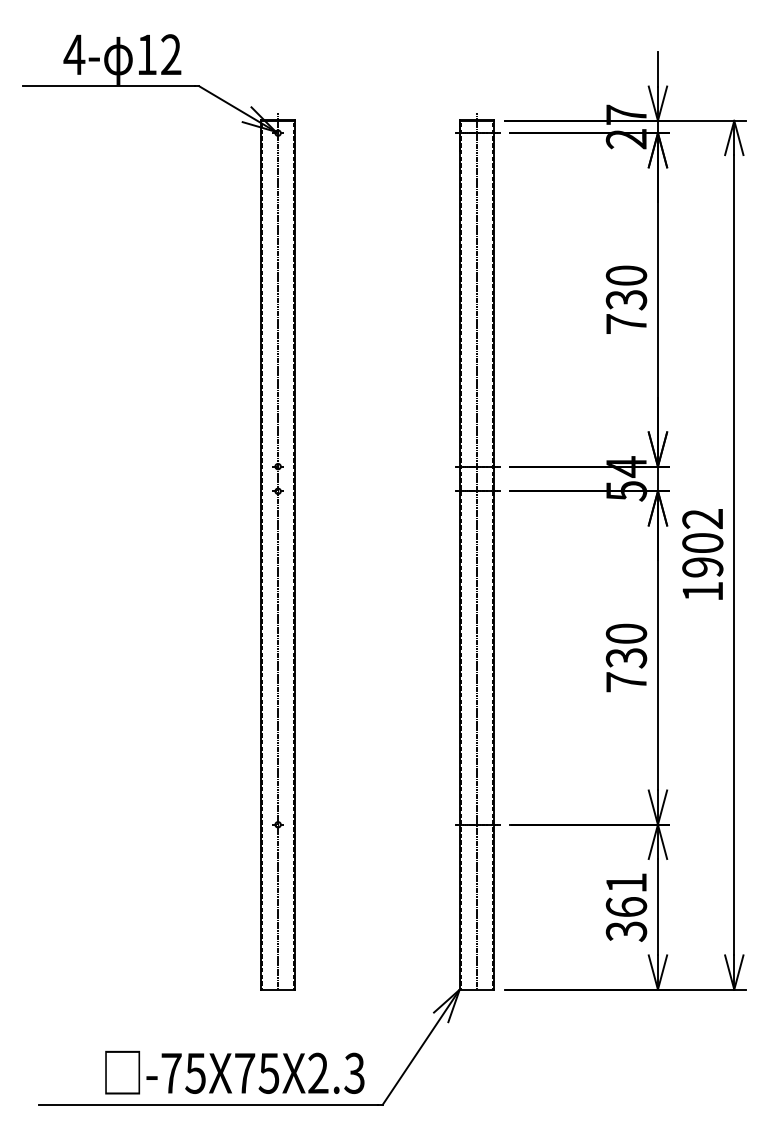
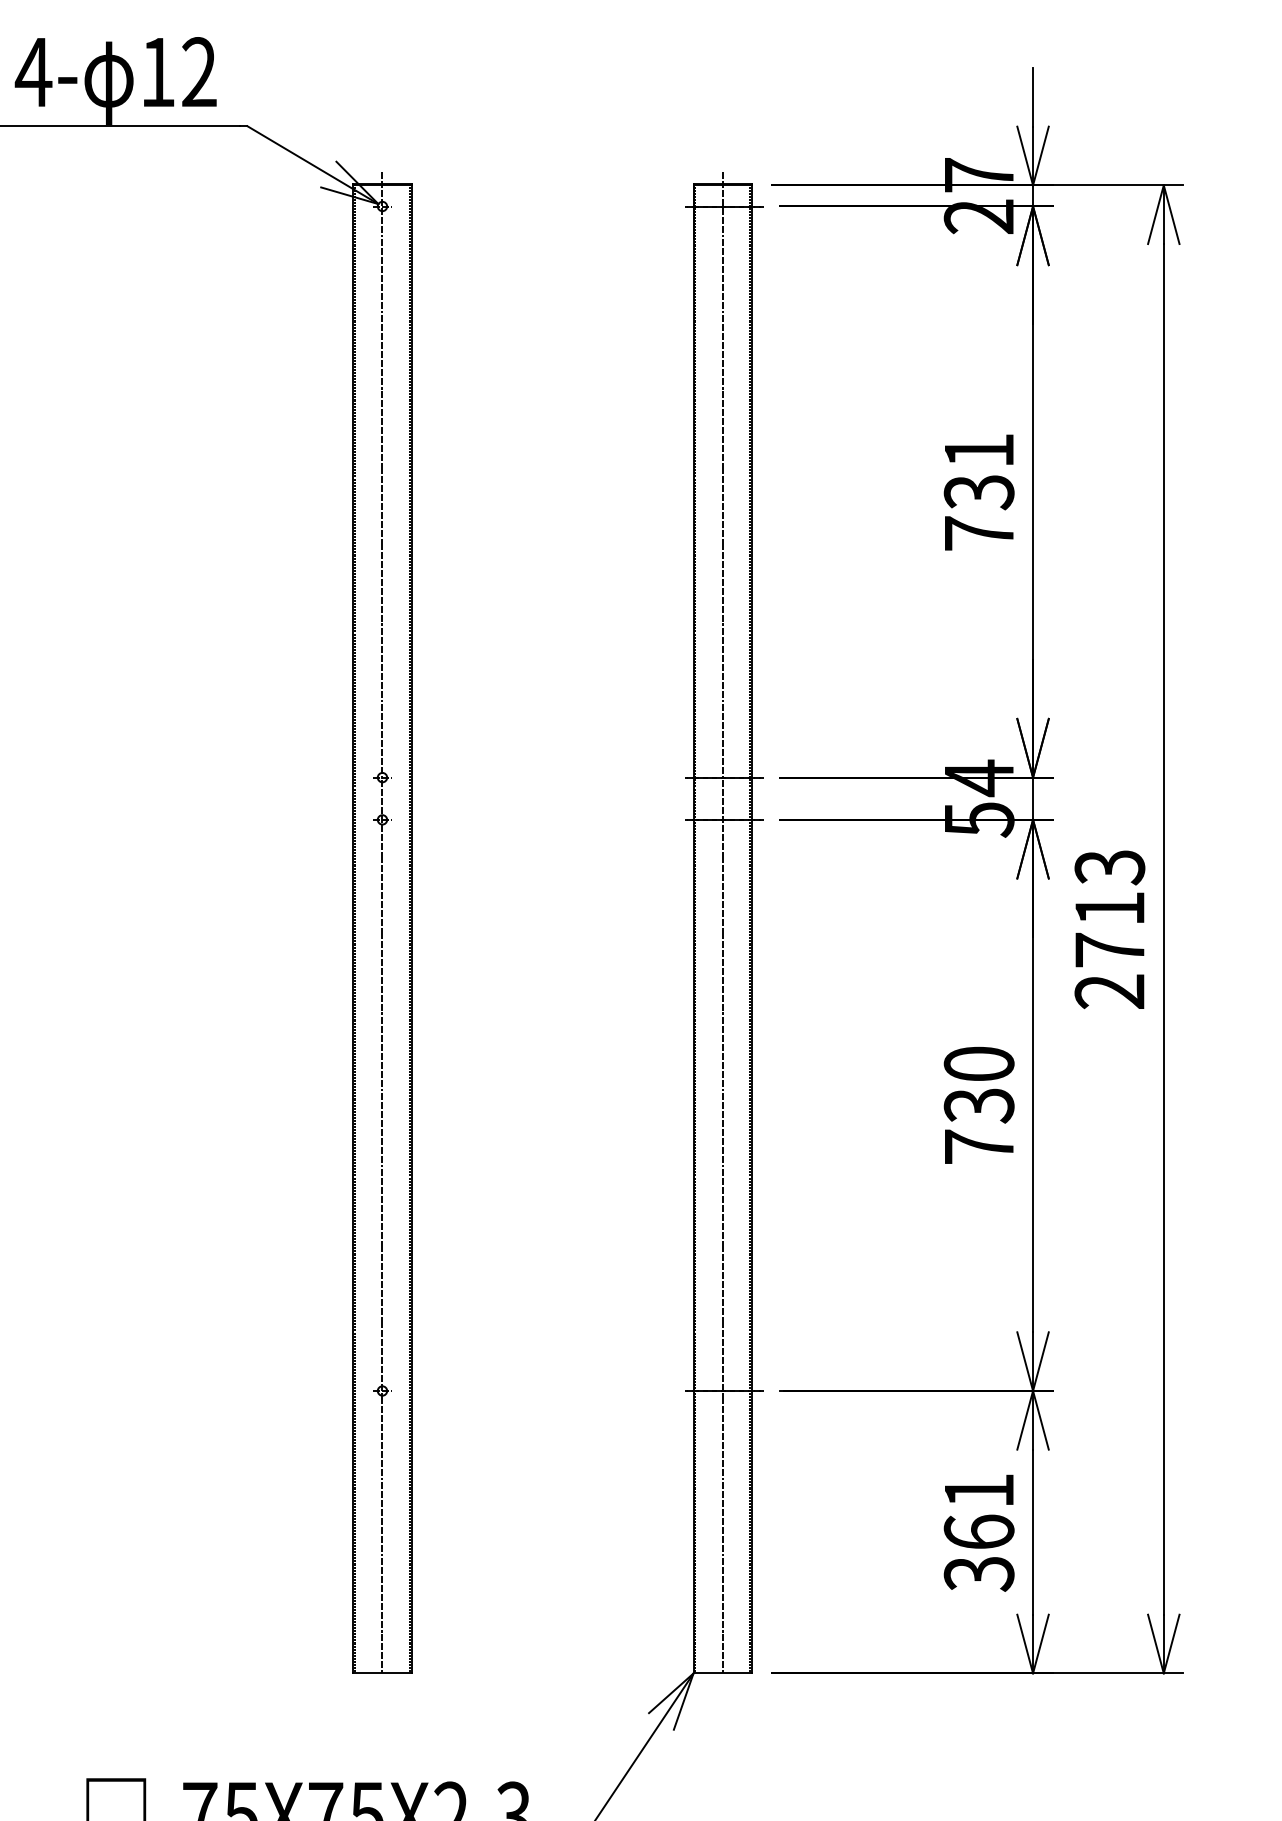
text: (626, 275) -> (979, 450), 730 -> 731
text: (702, 555) -> (1109, 929), 1902 -> 2713

